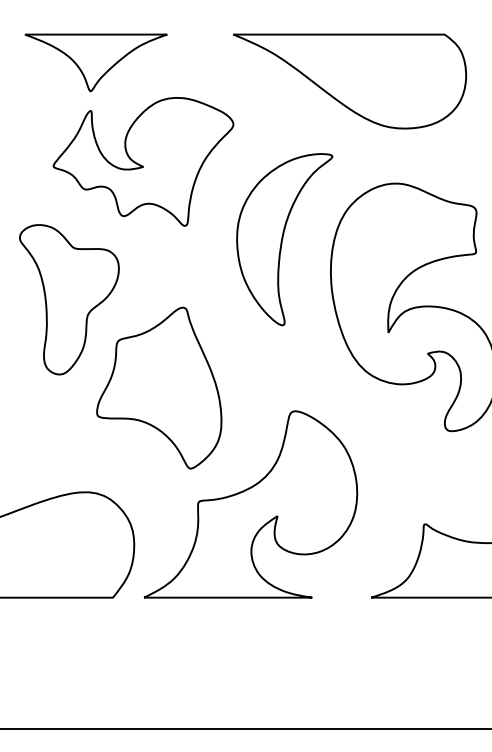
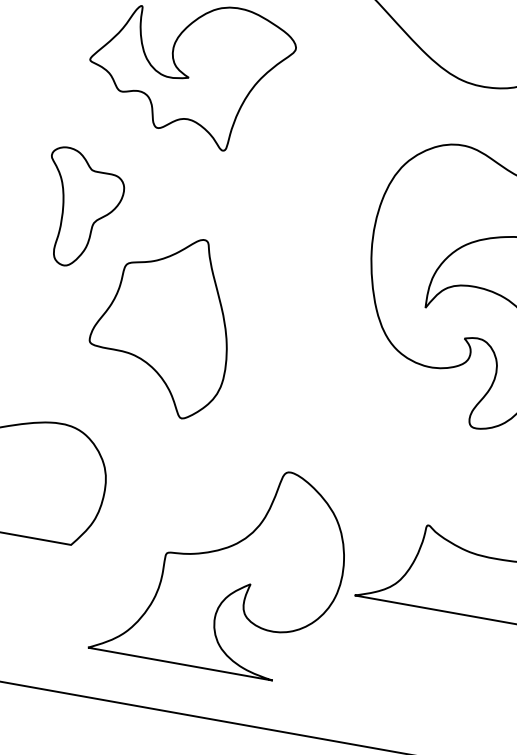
part: (284, 239) -> (329, 185), removed
part: (69, 299) -> (81, 208), size x0.7
part: (251, 504) -> (224, 566), moved

